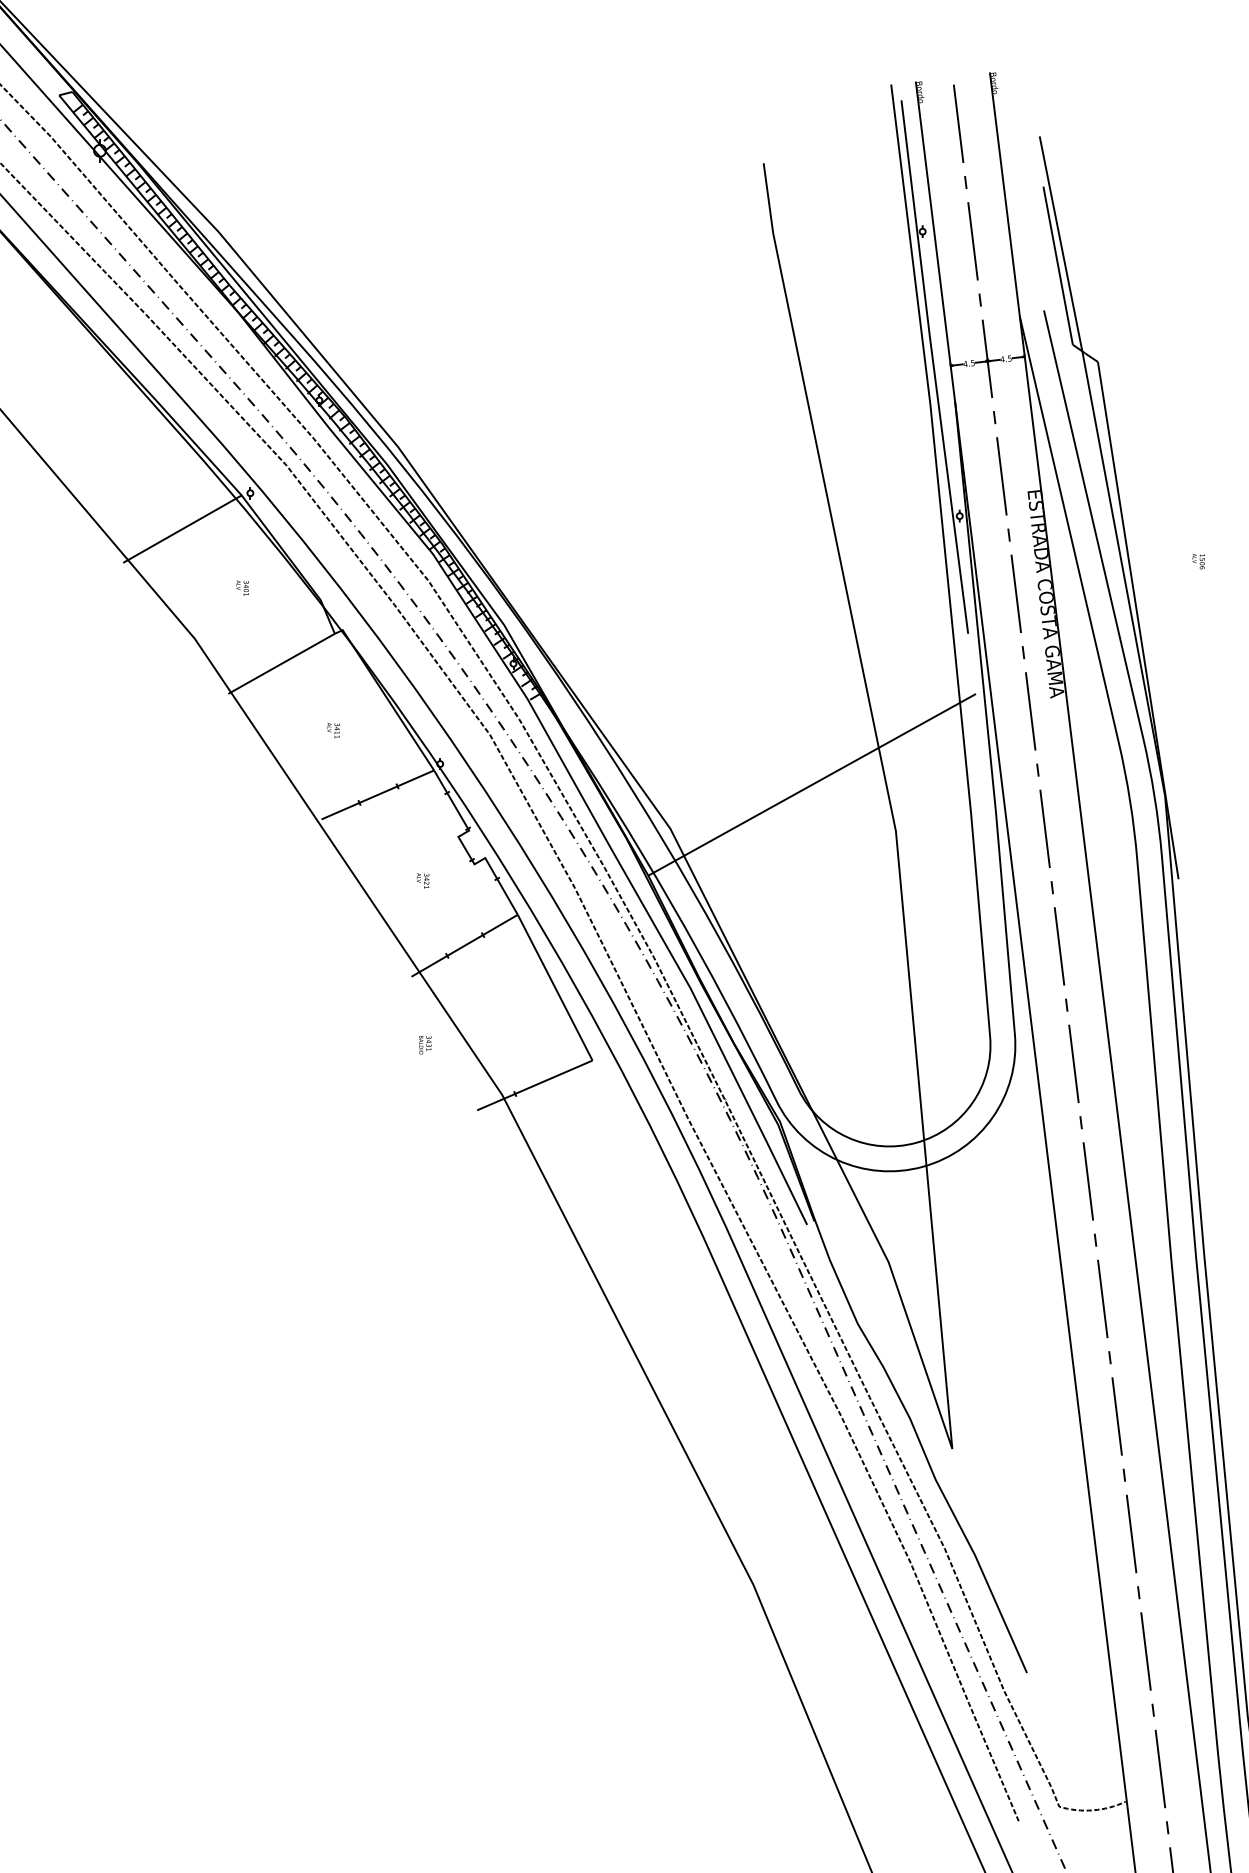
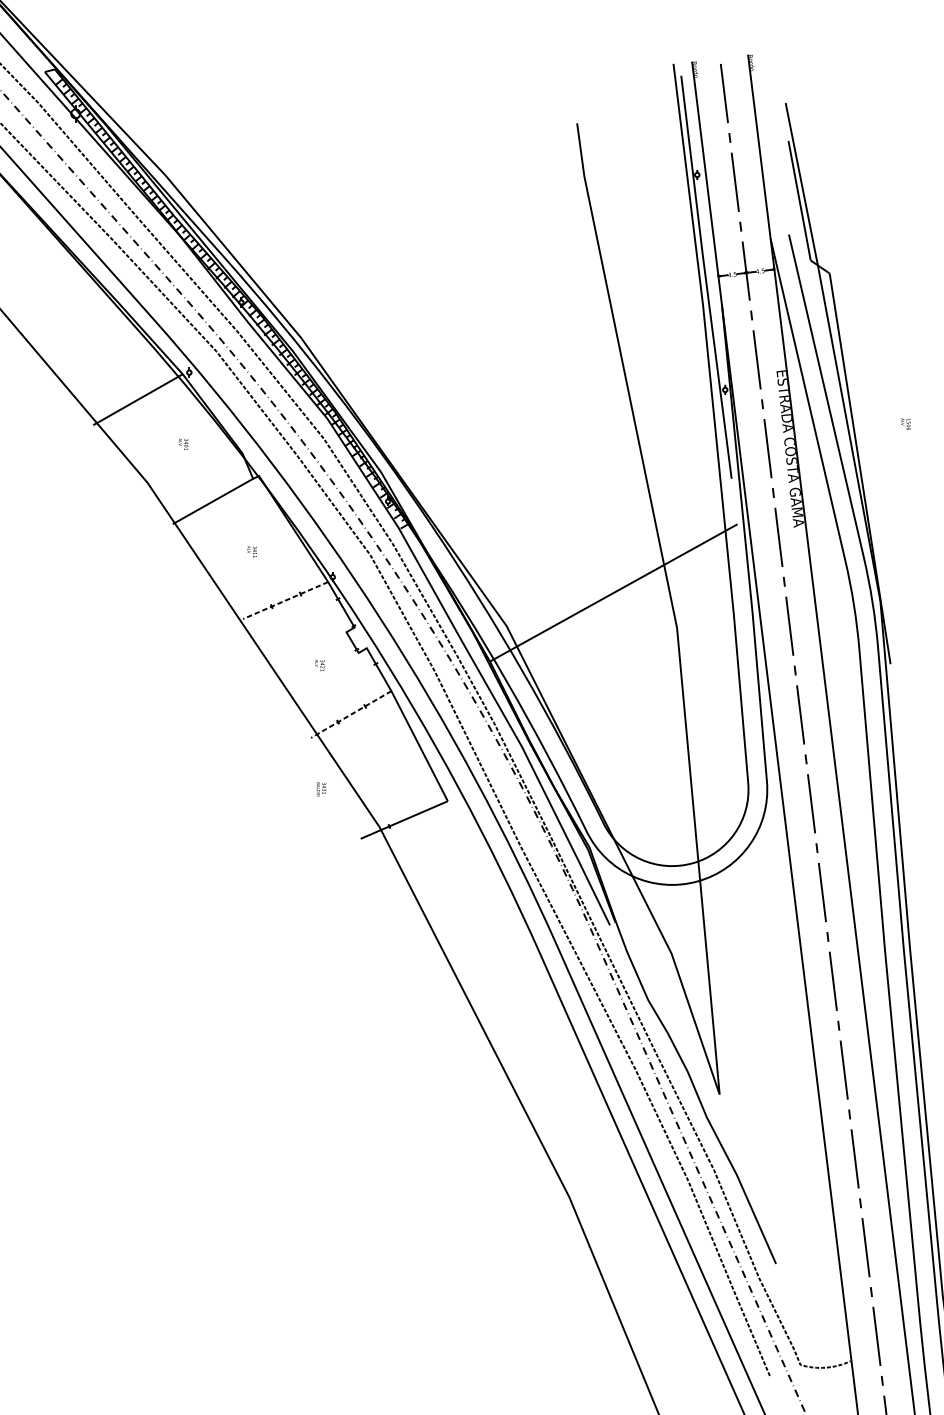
line: (377, 795) -> (285, 600), solid -> dashed
line: (464, 945) -> (351, 714), solid -> dashed

